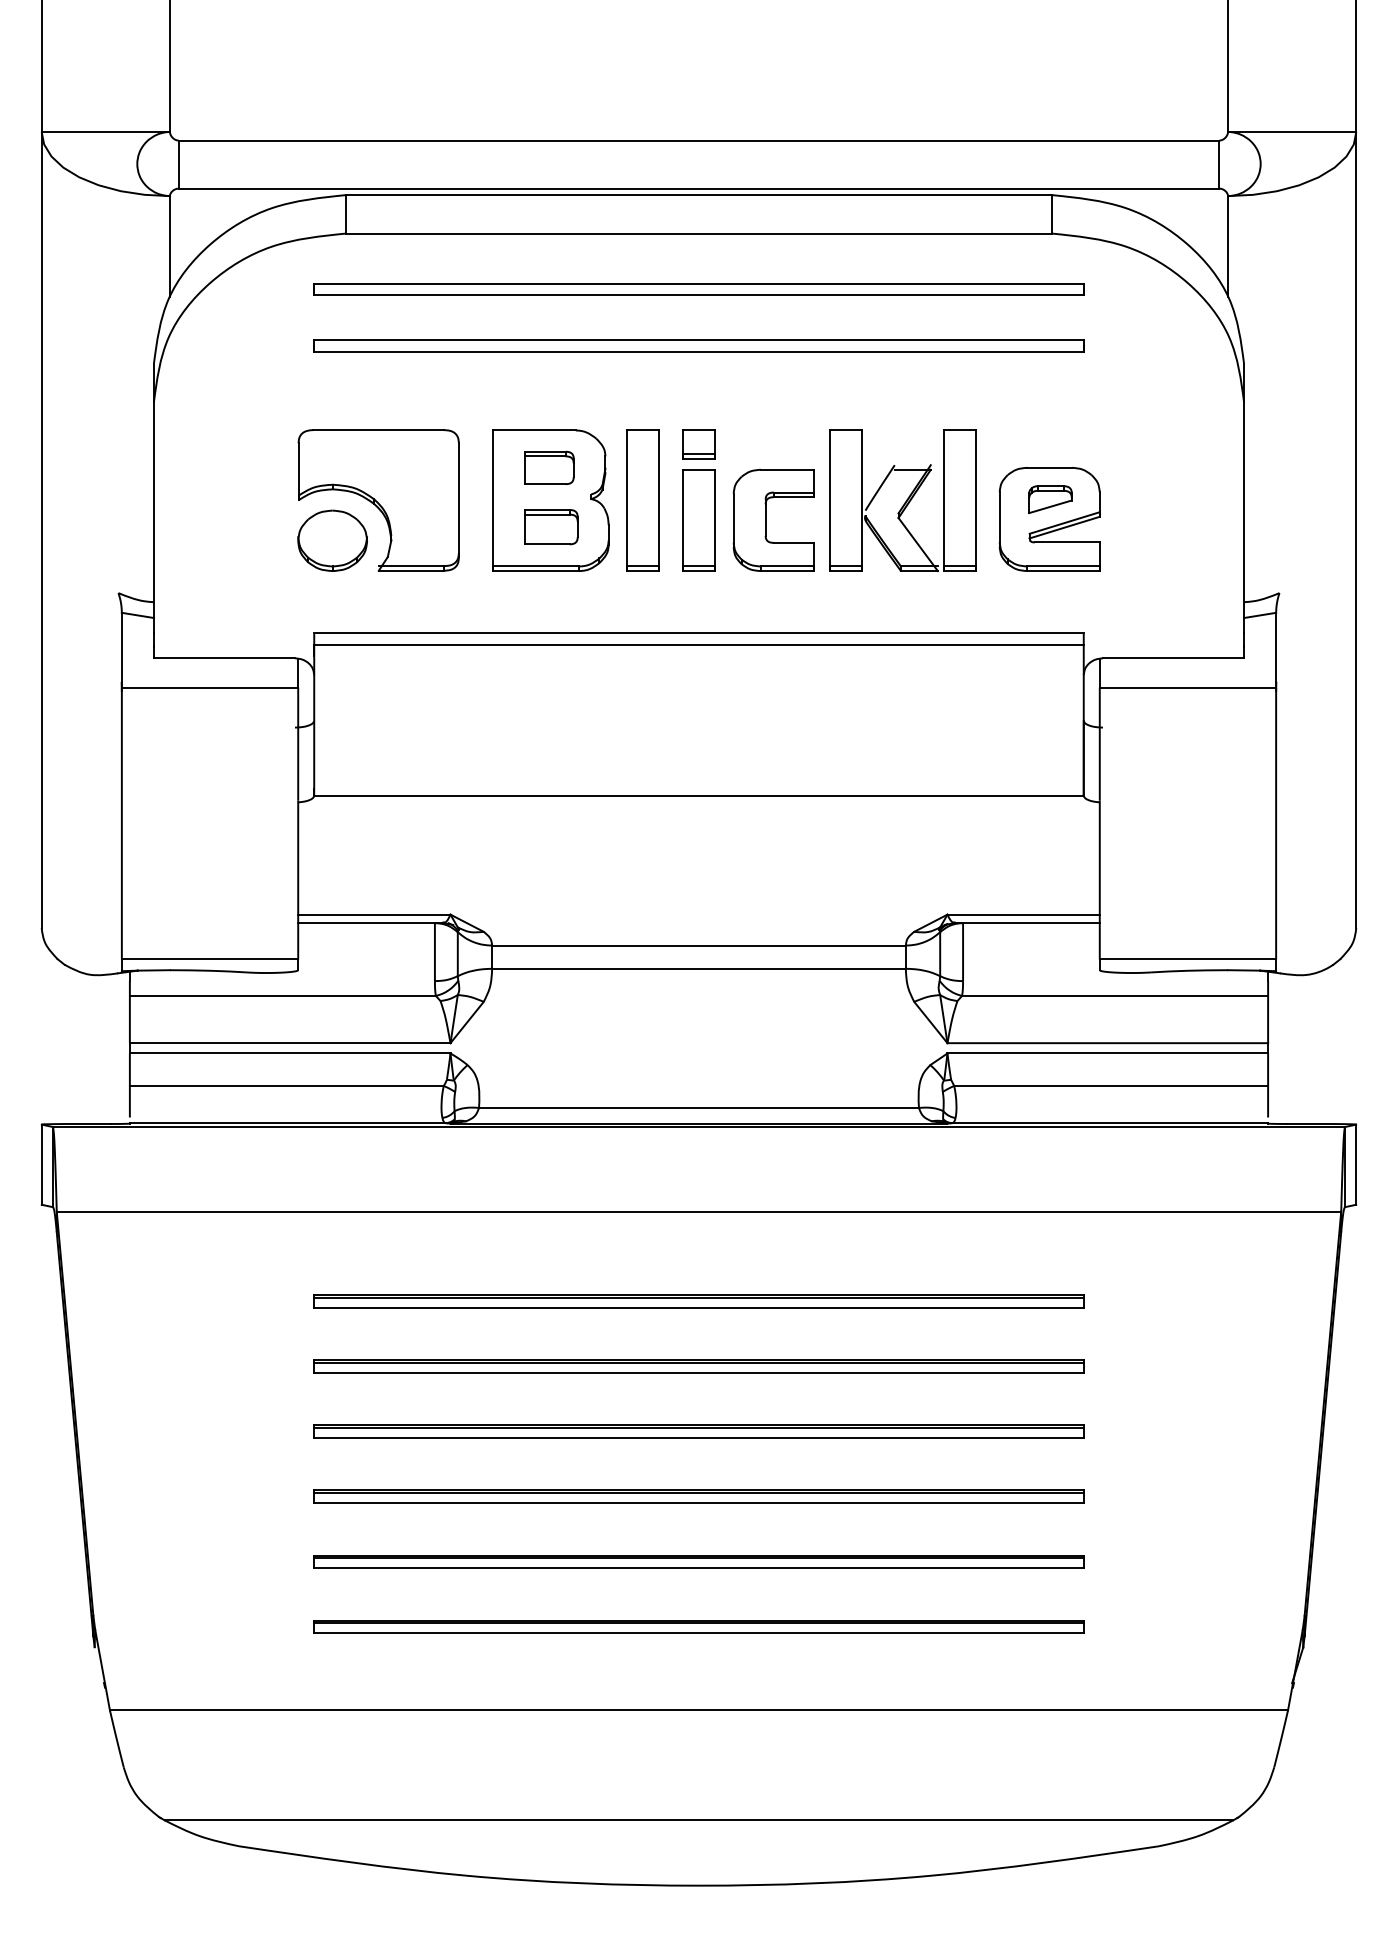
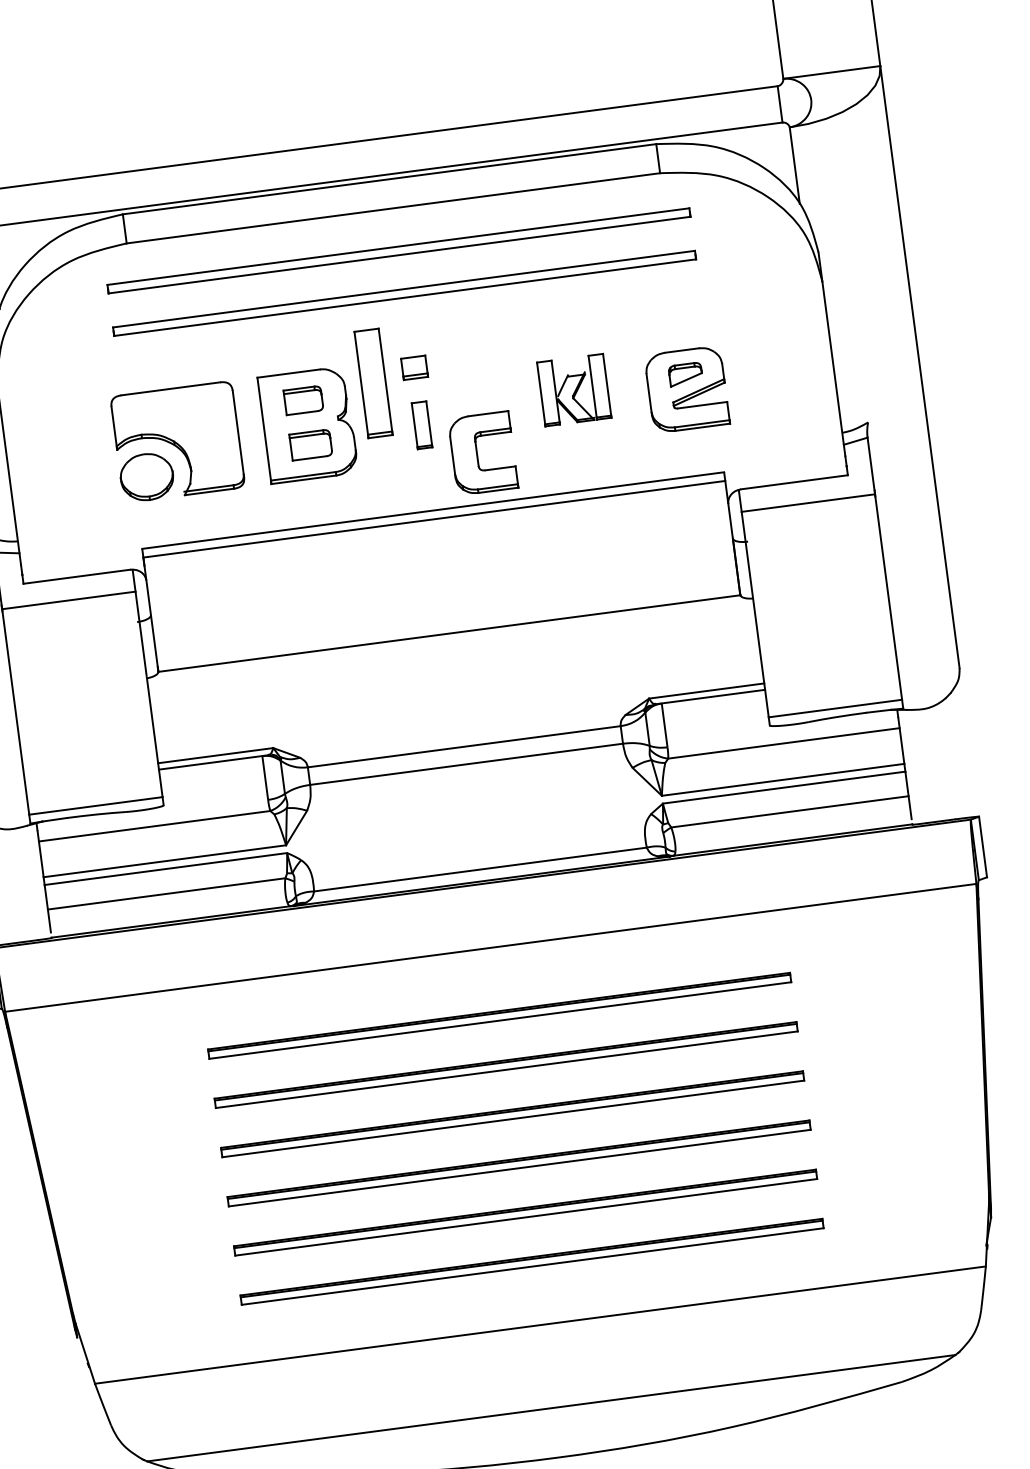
part: (642, 500) -> (372, 383), moved
part: (902, 500) -> (573, 389), size x0.6
part: (766, 519) -> (477, 453), moved
part: (698, 520) -> (421, 425), size x0.6

